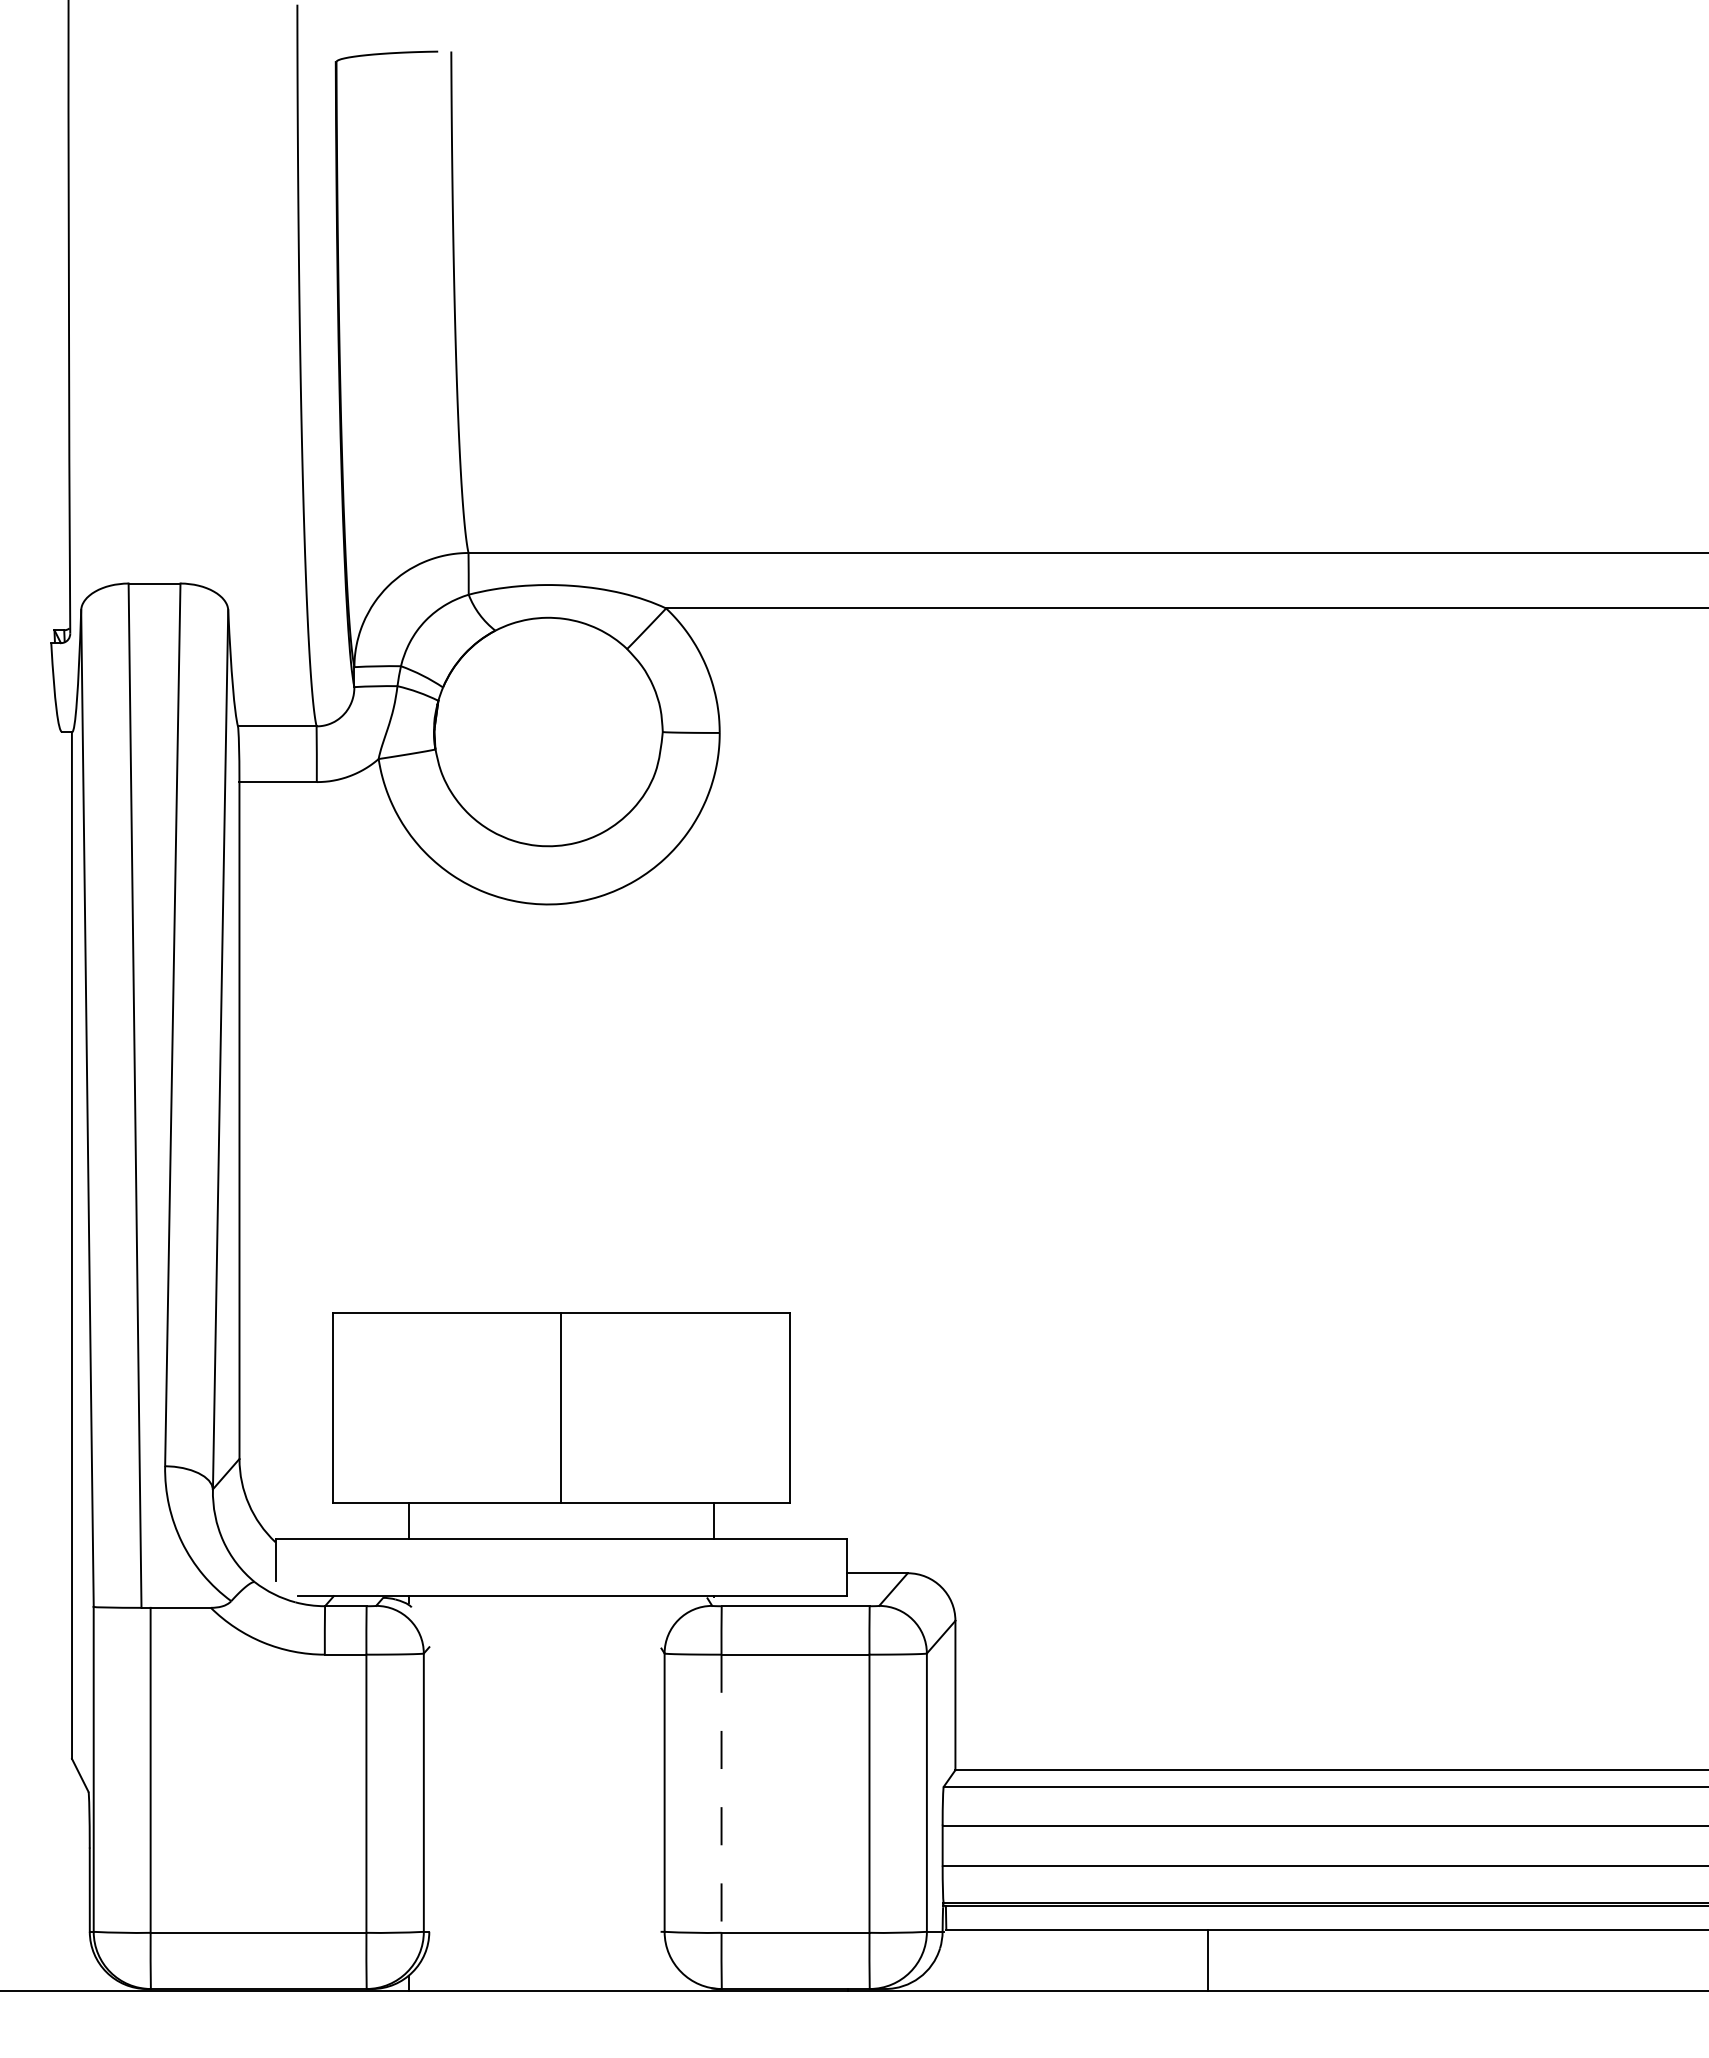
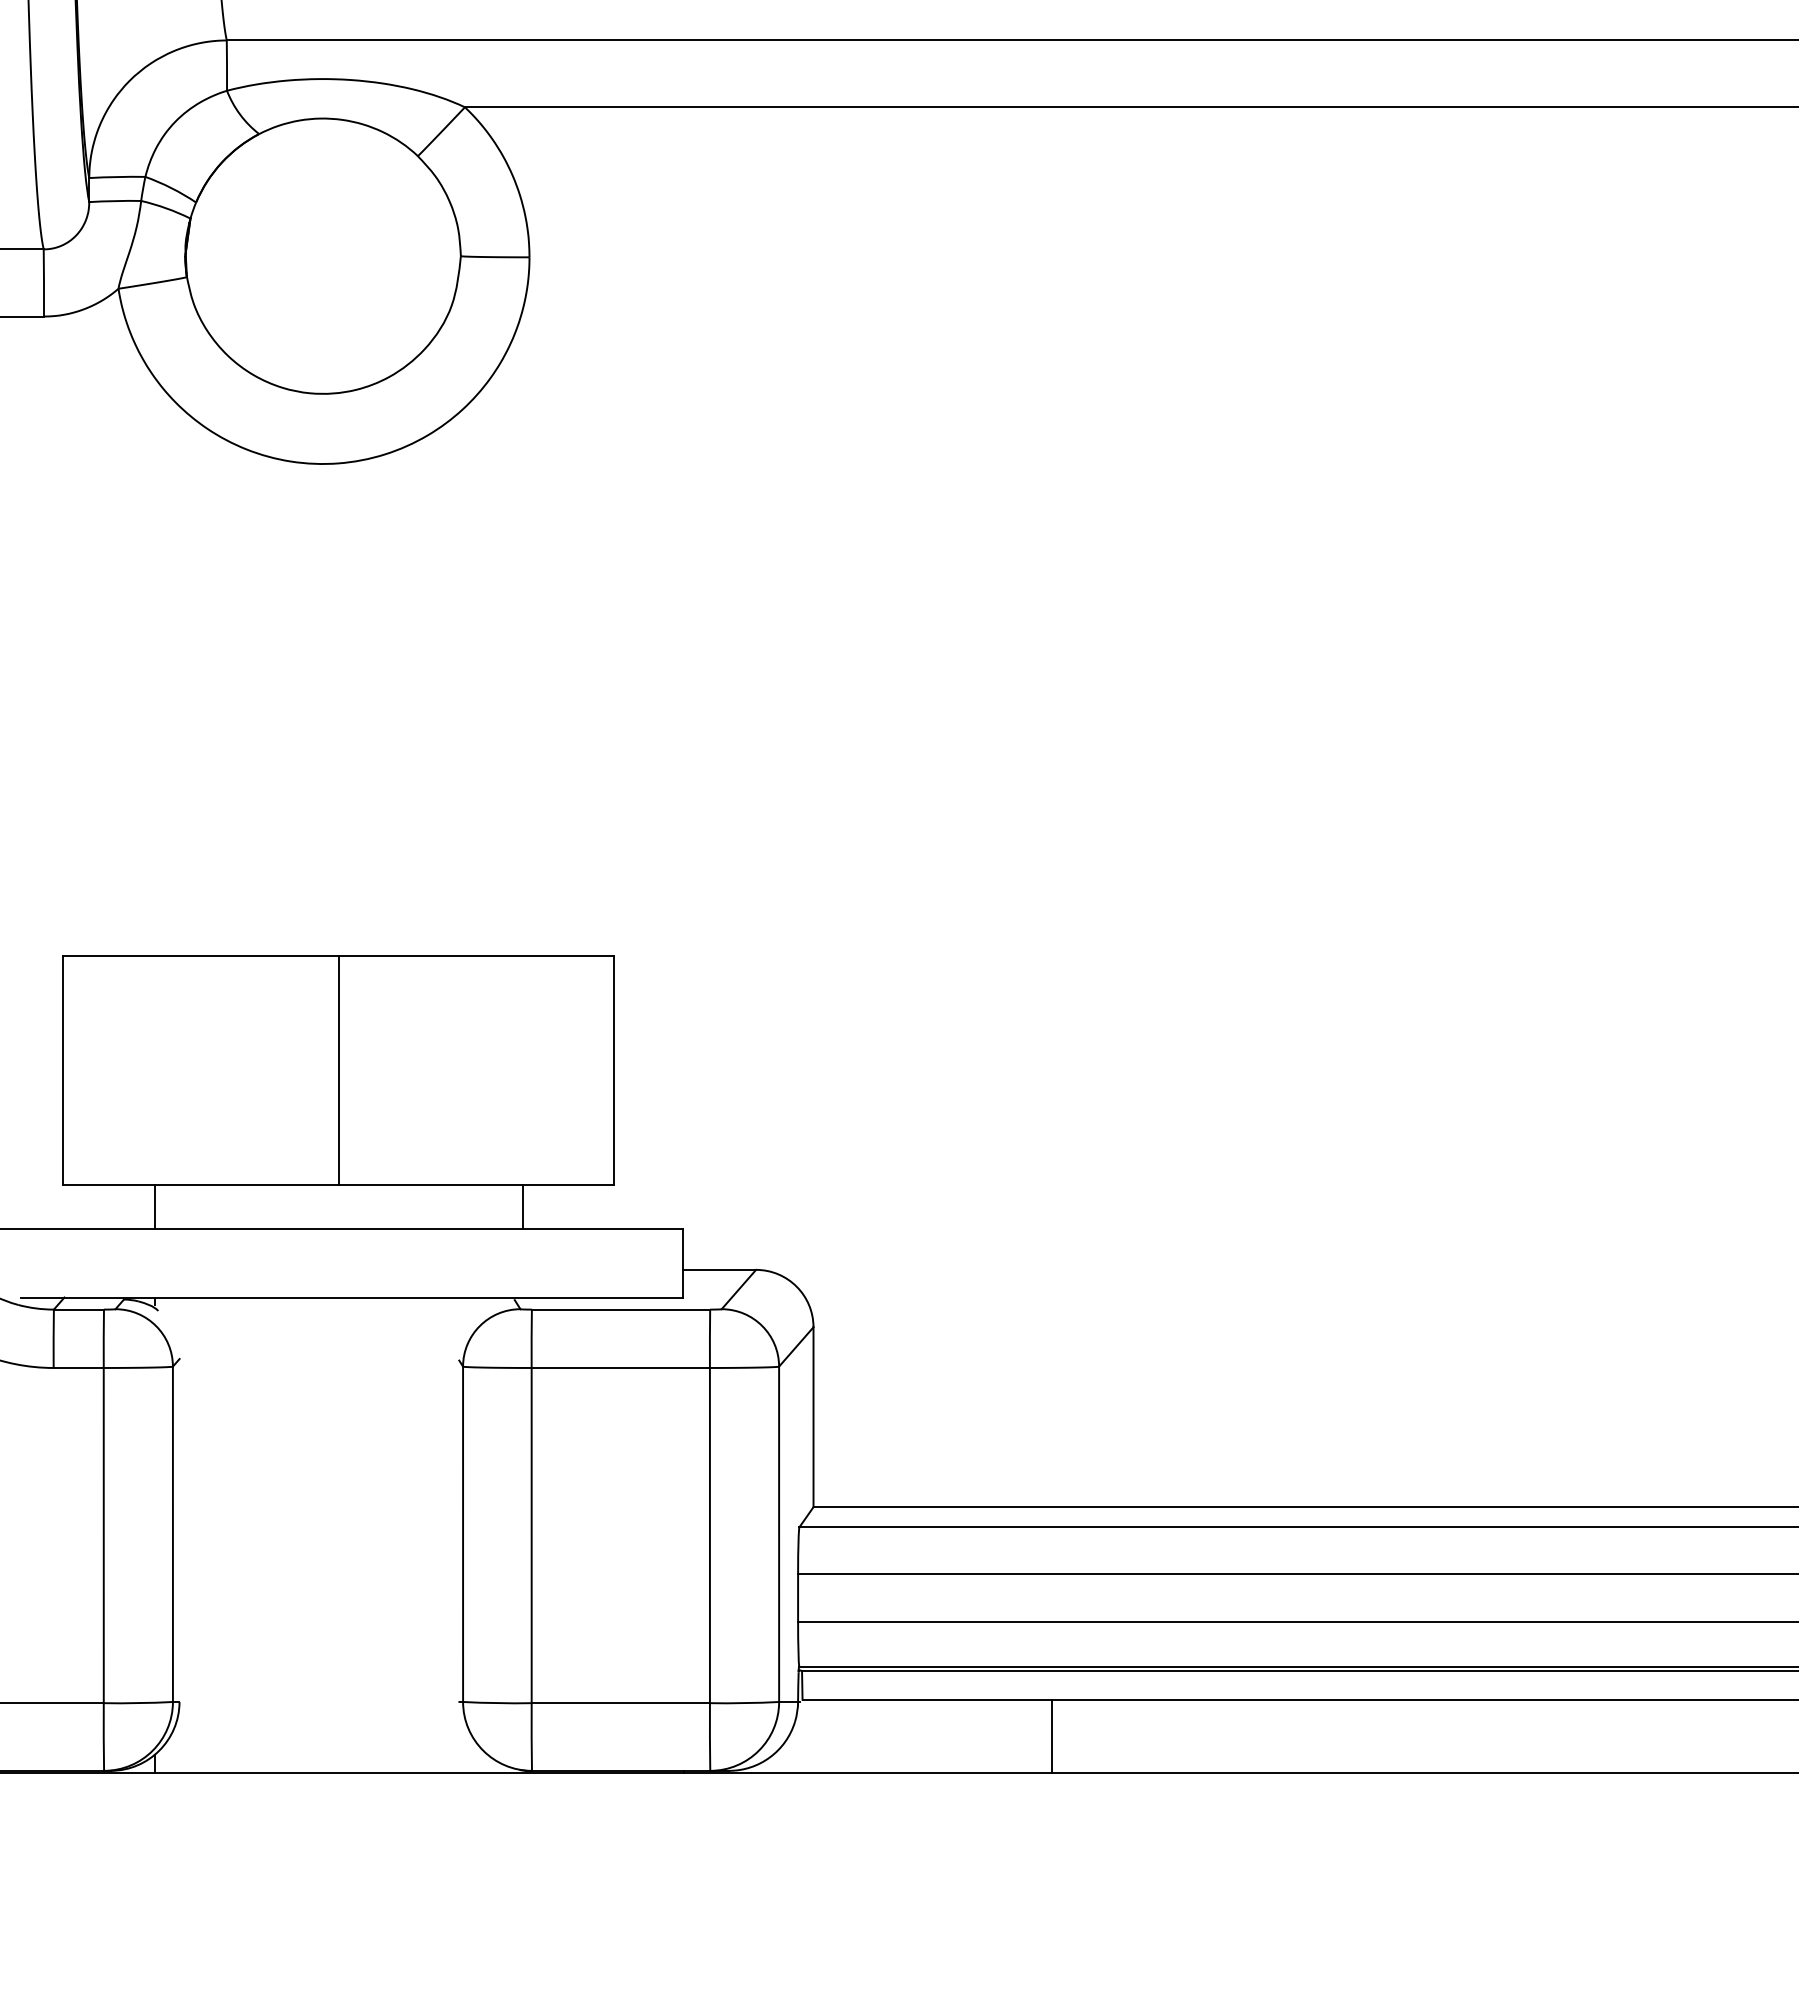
line: (721, 1794) -> (531, 1536), dashed -> solid
line: (1208, 1959) -> (1052, 1735), moved

